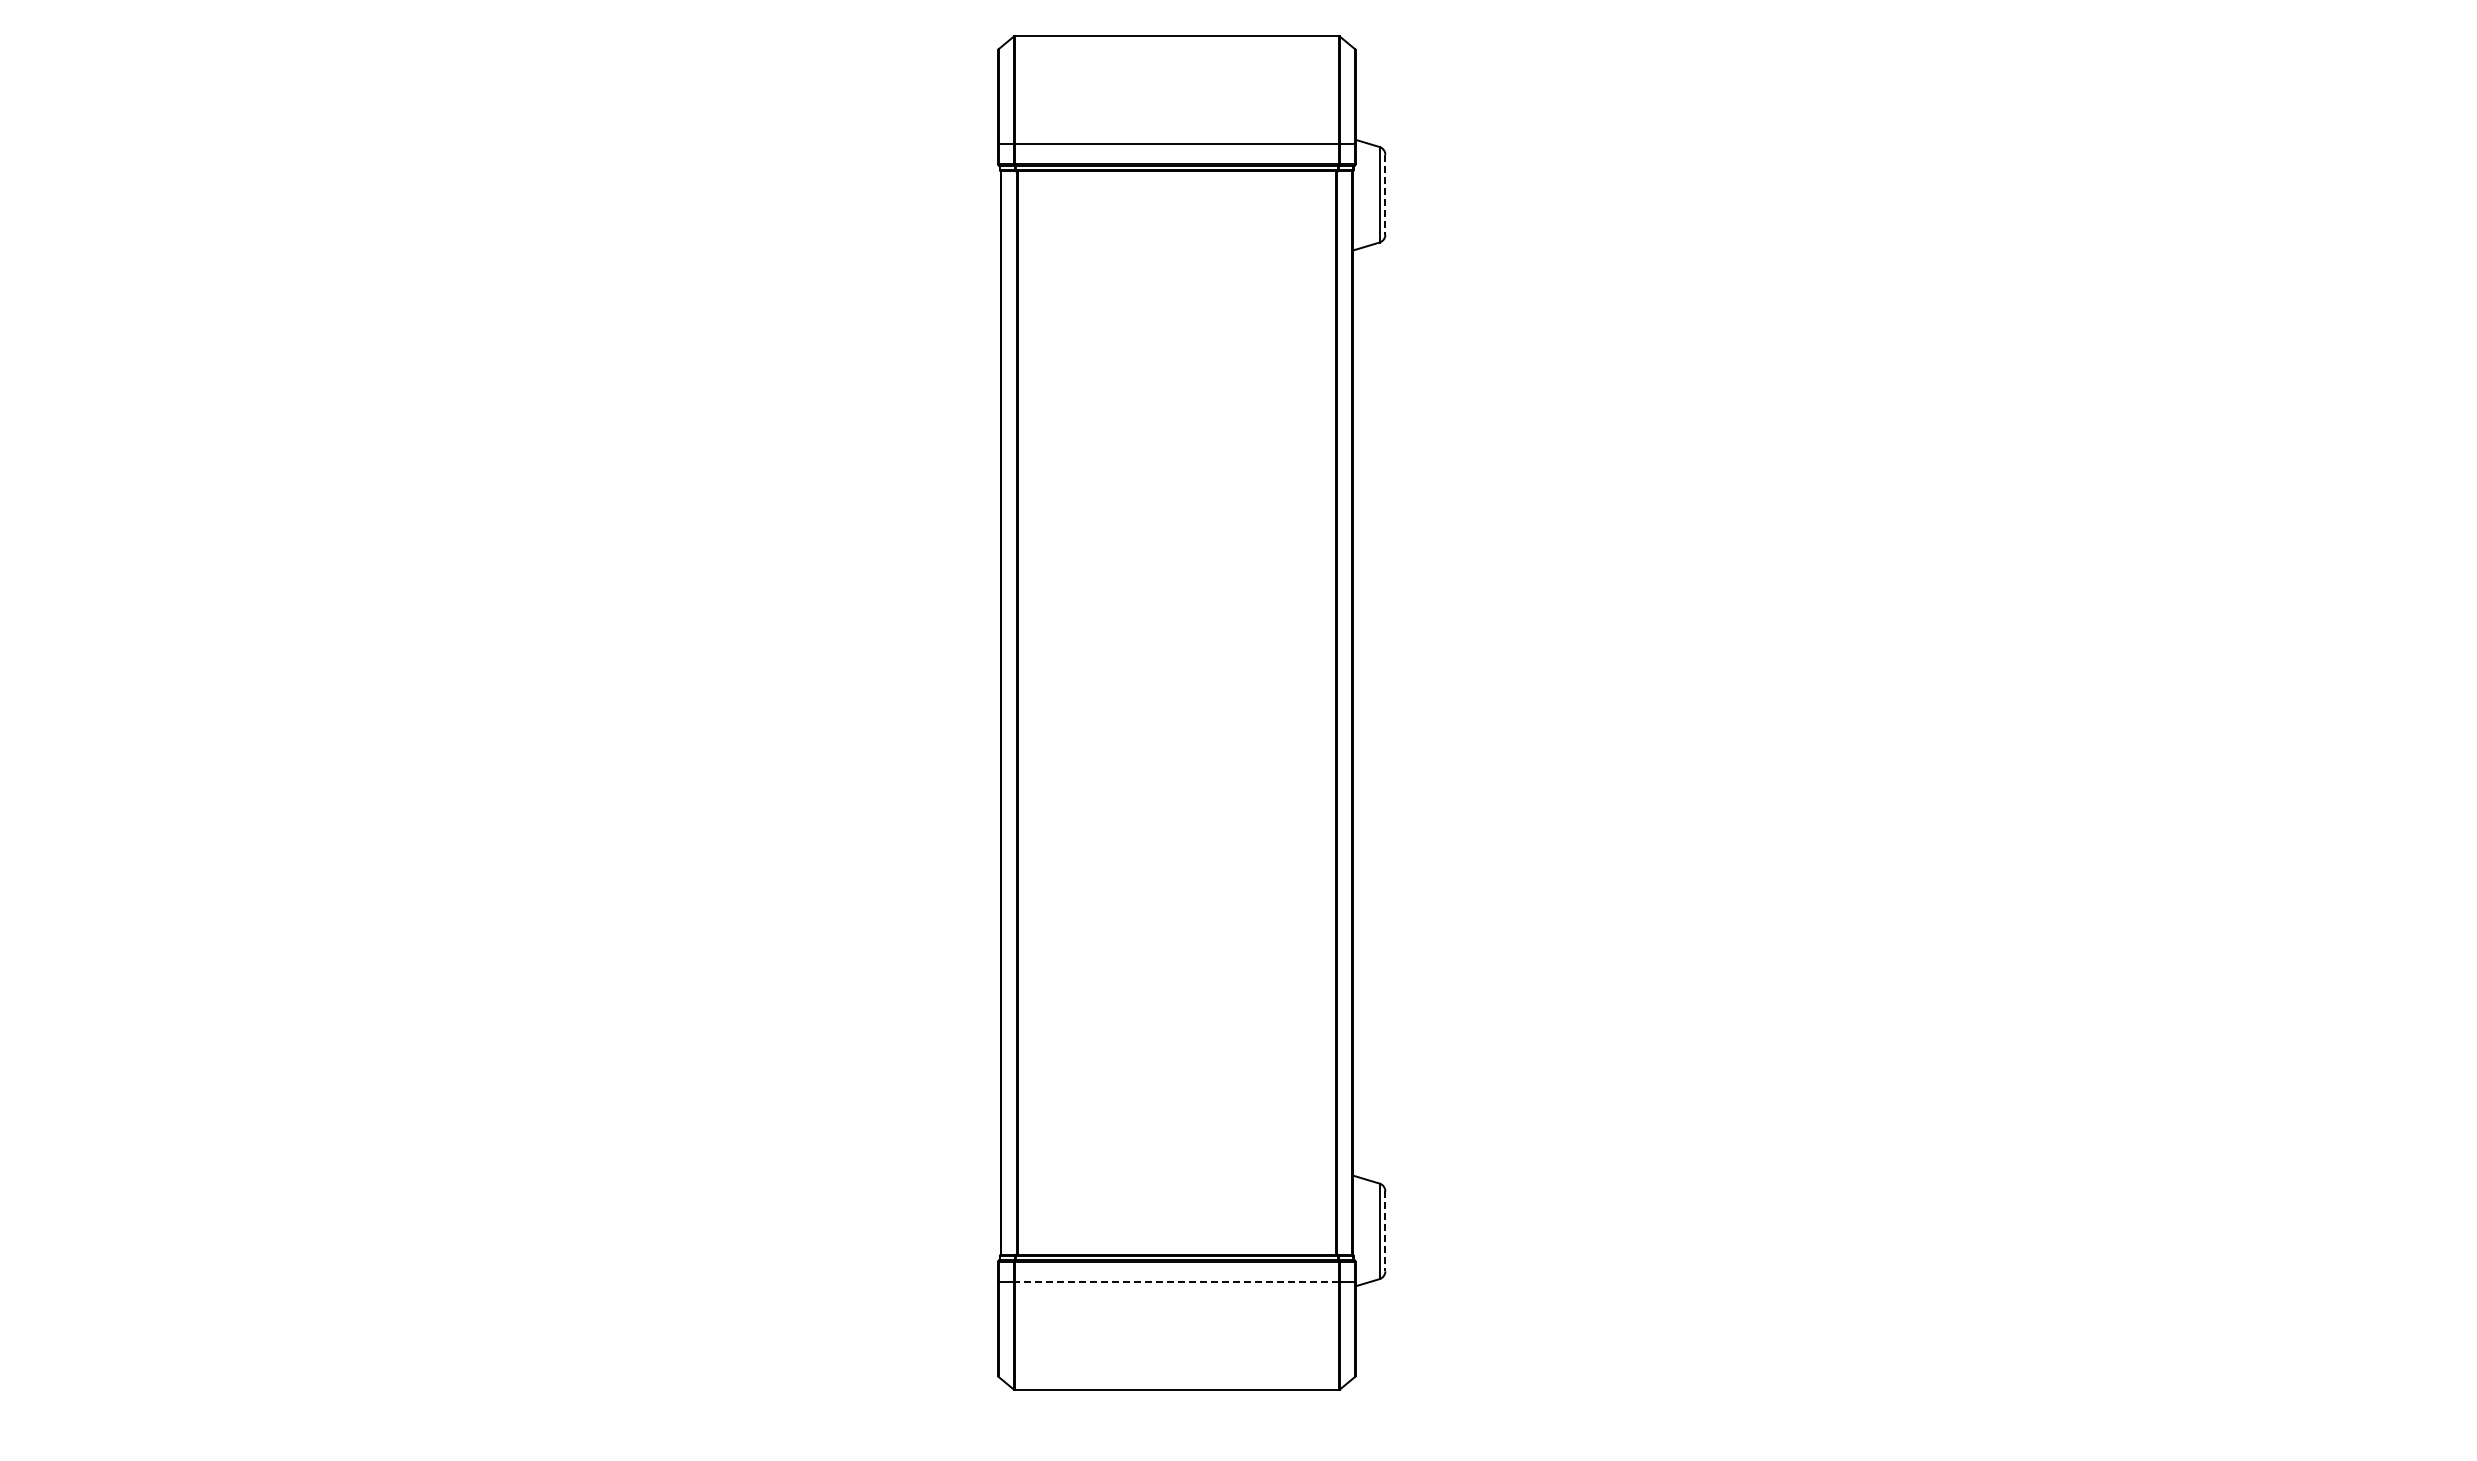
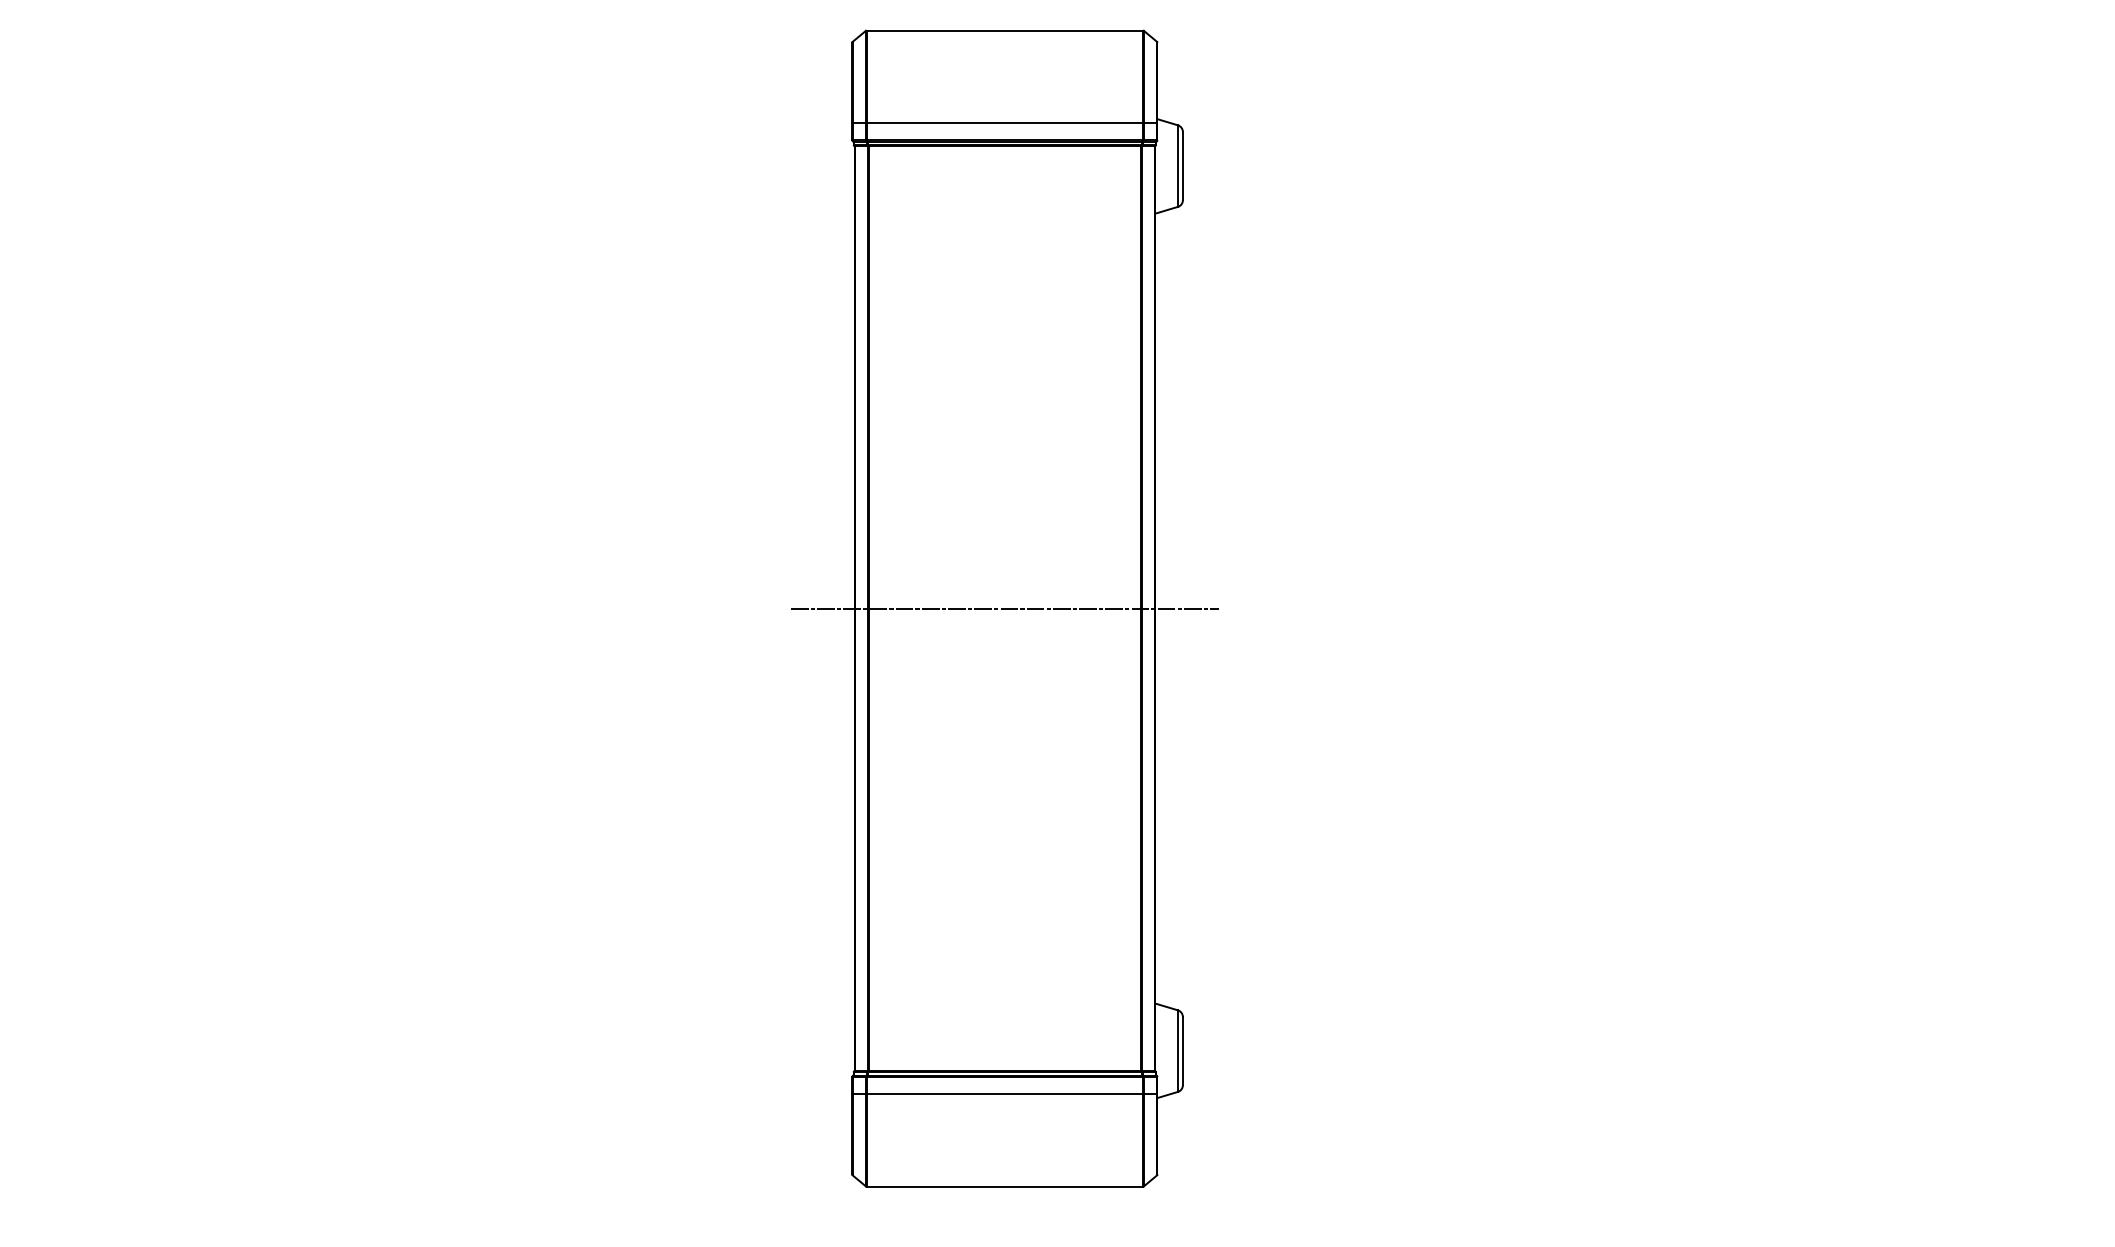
line: (1385, 194) -> (1183, 165), dashed -> solid
line: (1176, 713) -> (1004, 608), added
line: (1385, 1231) -> (1183, 1051), dashed -> solid
line: (1176, 1281) -> (1004, 1093), dashed -> solid

